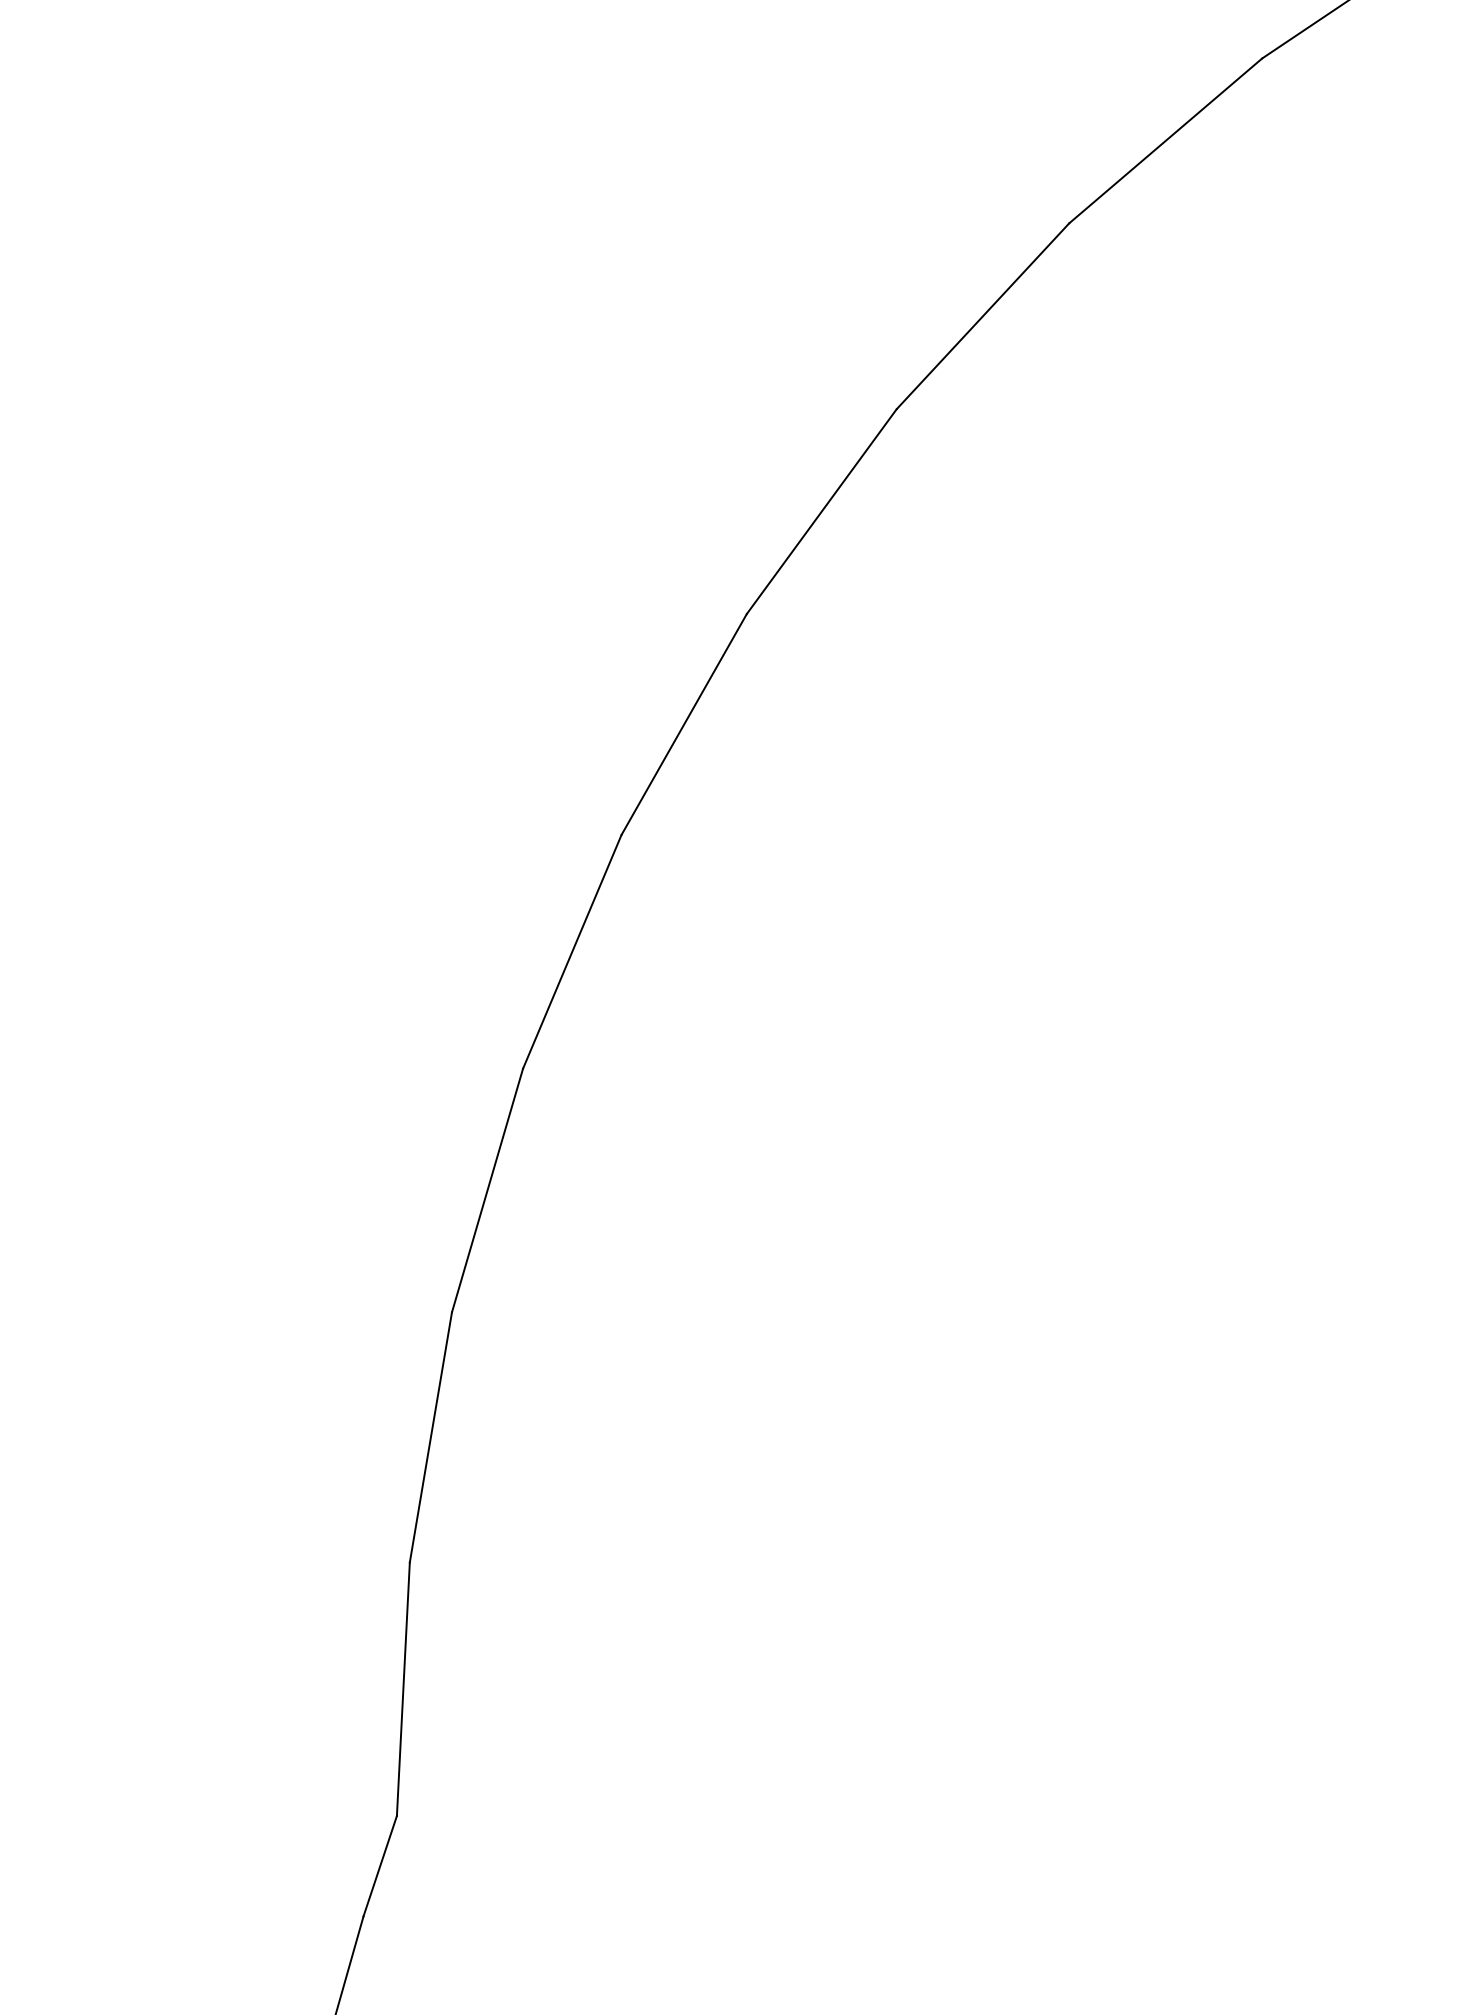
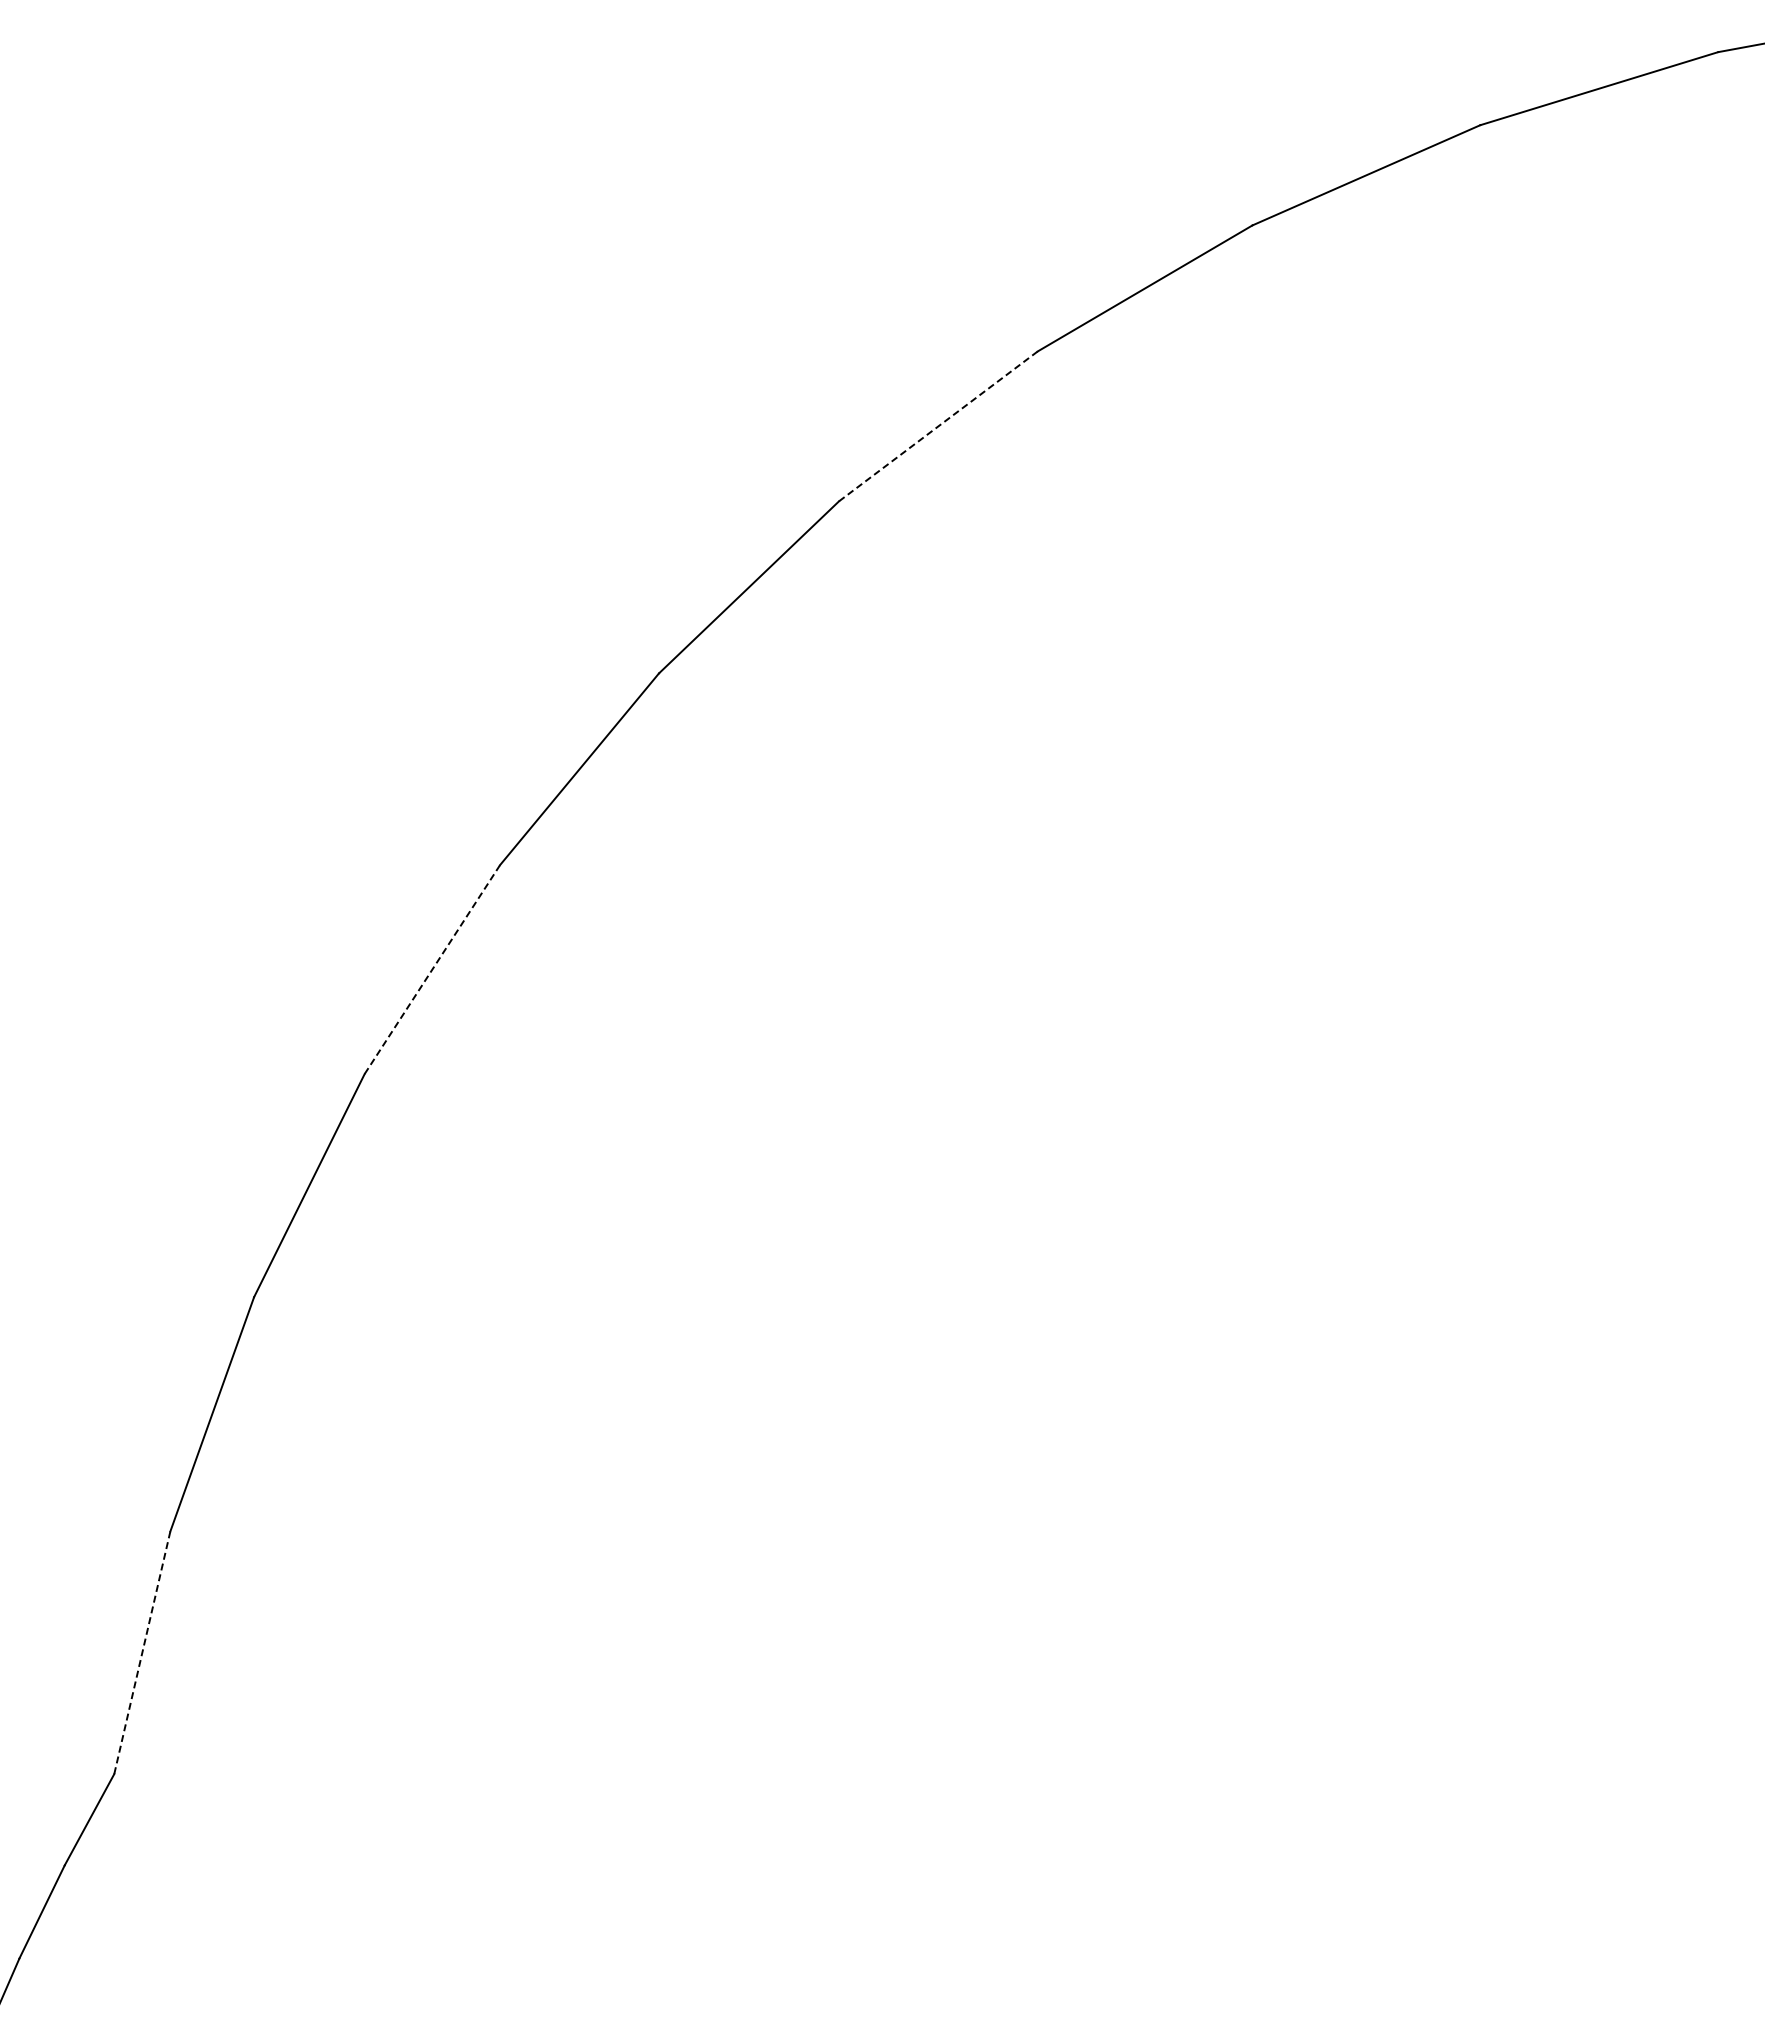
line: (983, 316) -> (938, 426), solid -> dashed
line: (572, 951) -> (432, 969), solid -> dashed
line: (403, 1688) -> (142, 1652), solid -> dashed

